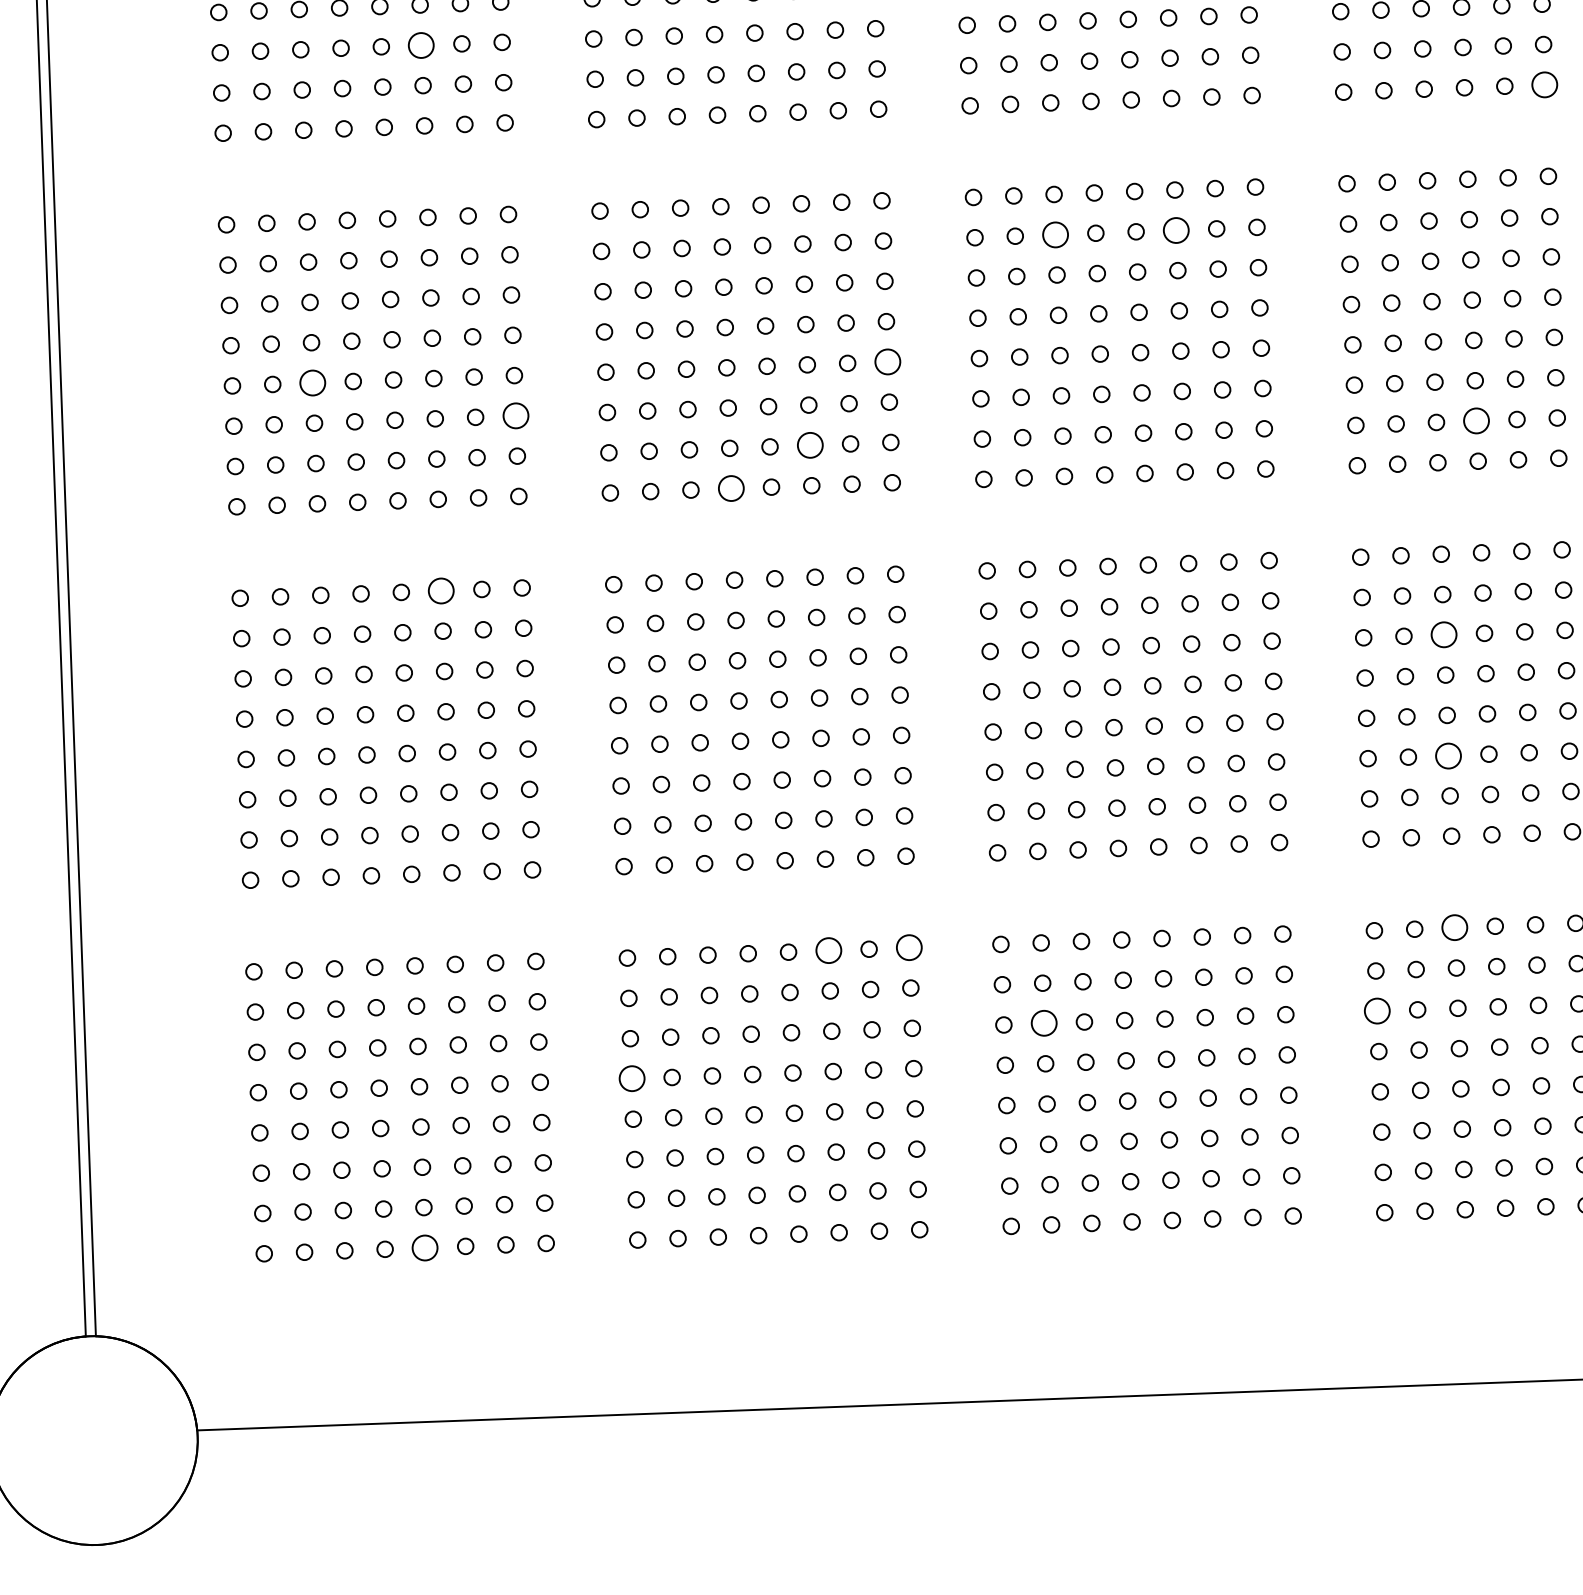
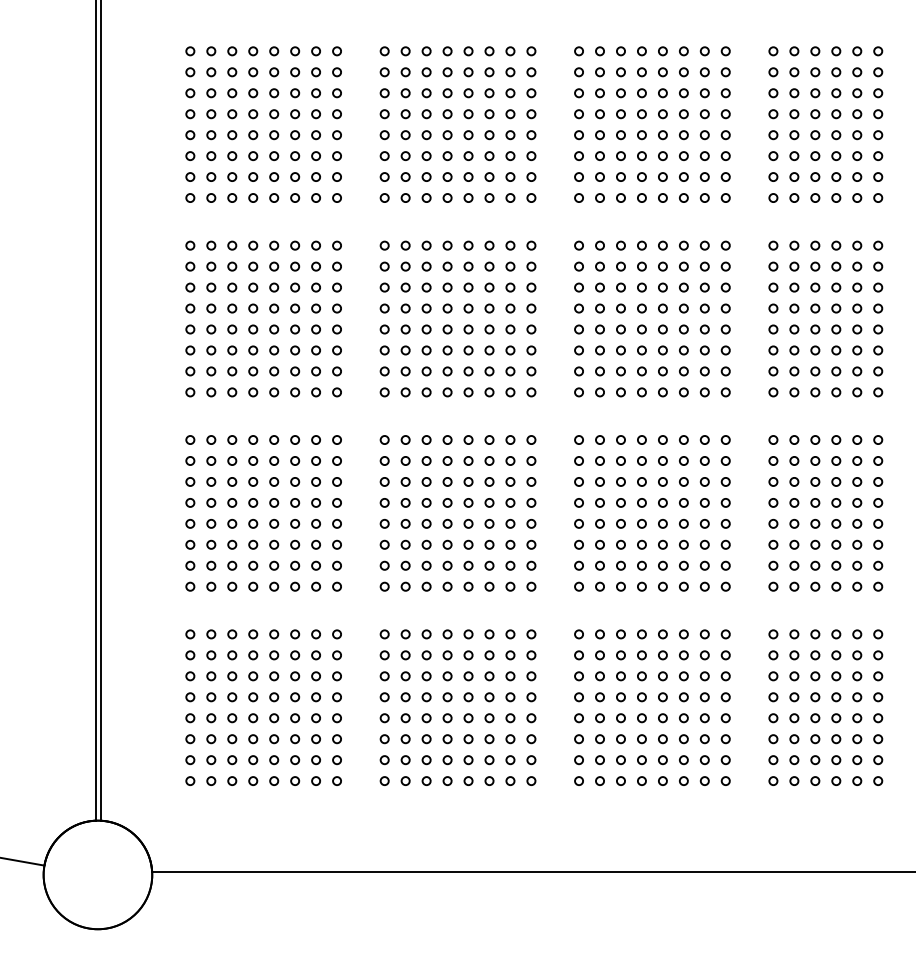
circle: (422, 44) -> (295, 155), size x0.62
circle: (1545, 83) -> (878, 197), size x0.62
circle: (1175, 230) -> (683, 266), size x0.62
circle: (1054, 234) -> (620, 266), size x0.62
circle: (888, 361) -> (531, 329), size x0.62
circle: (313, 382) -> (232, 329), size x0.62
circle: (514, 415) -> (336, 350), size x0.62
circle: (1477, 421) -> (836, 371), size x0.62
circle: (810, 445) -> (489, 371), size x0.62
circle: (731, 488) -> (447, 392), size x0.62
circle: (442, 589) -> (295, 439), size x0.62
circle: (1444, 633) -> (815, 481), size x0.62
circle: (1448, 755) -> (815, 544), size x0.62
circle: (1455, 927) -> (815, 634), size x0.62
circle: (909, 948) -> (531, 634), size x0.62
circle: (828, 950) -> (489, 634), size x0.62
circle: (1377, 1011) -> (773, 676), size x0.62
circle: (1043, 1023) -> (599, 676), size x0.62
circle: (631, 1079) -> (384, 697), size x0.62
circle: (425, 1246) -> (274, 780), size x0.62

